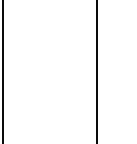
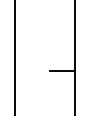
line: (77, 99) -> (62, 71), added

